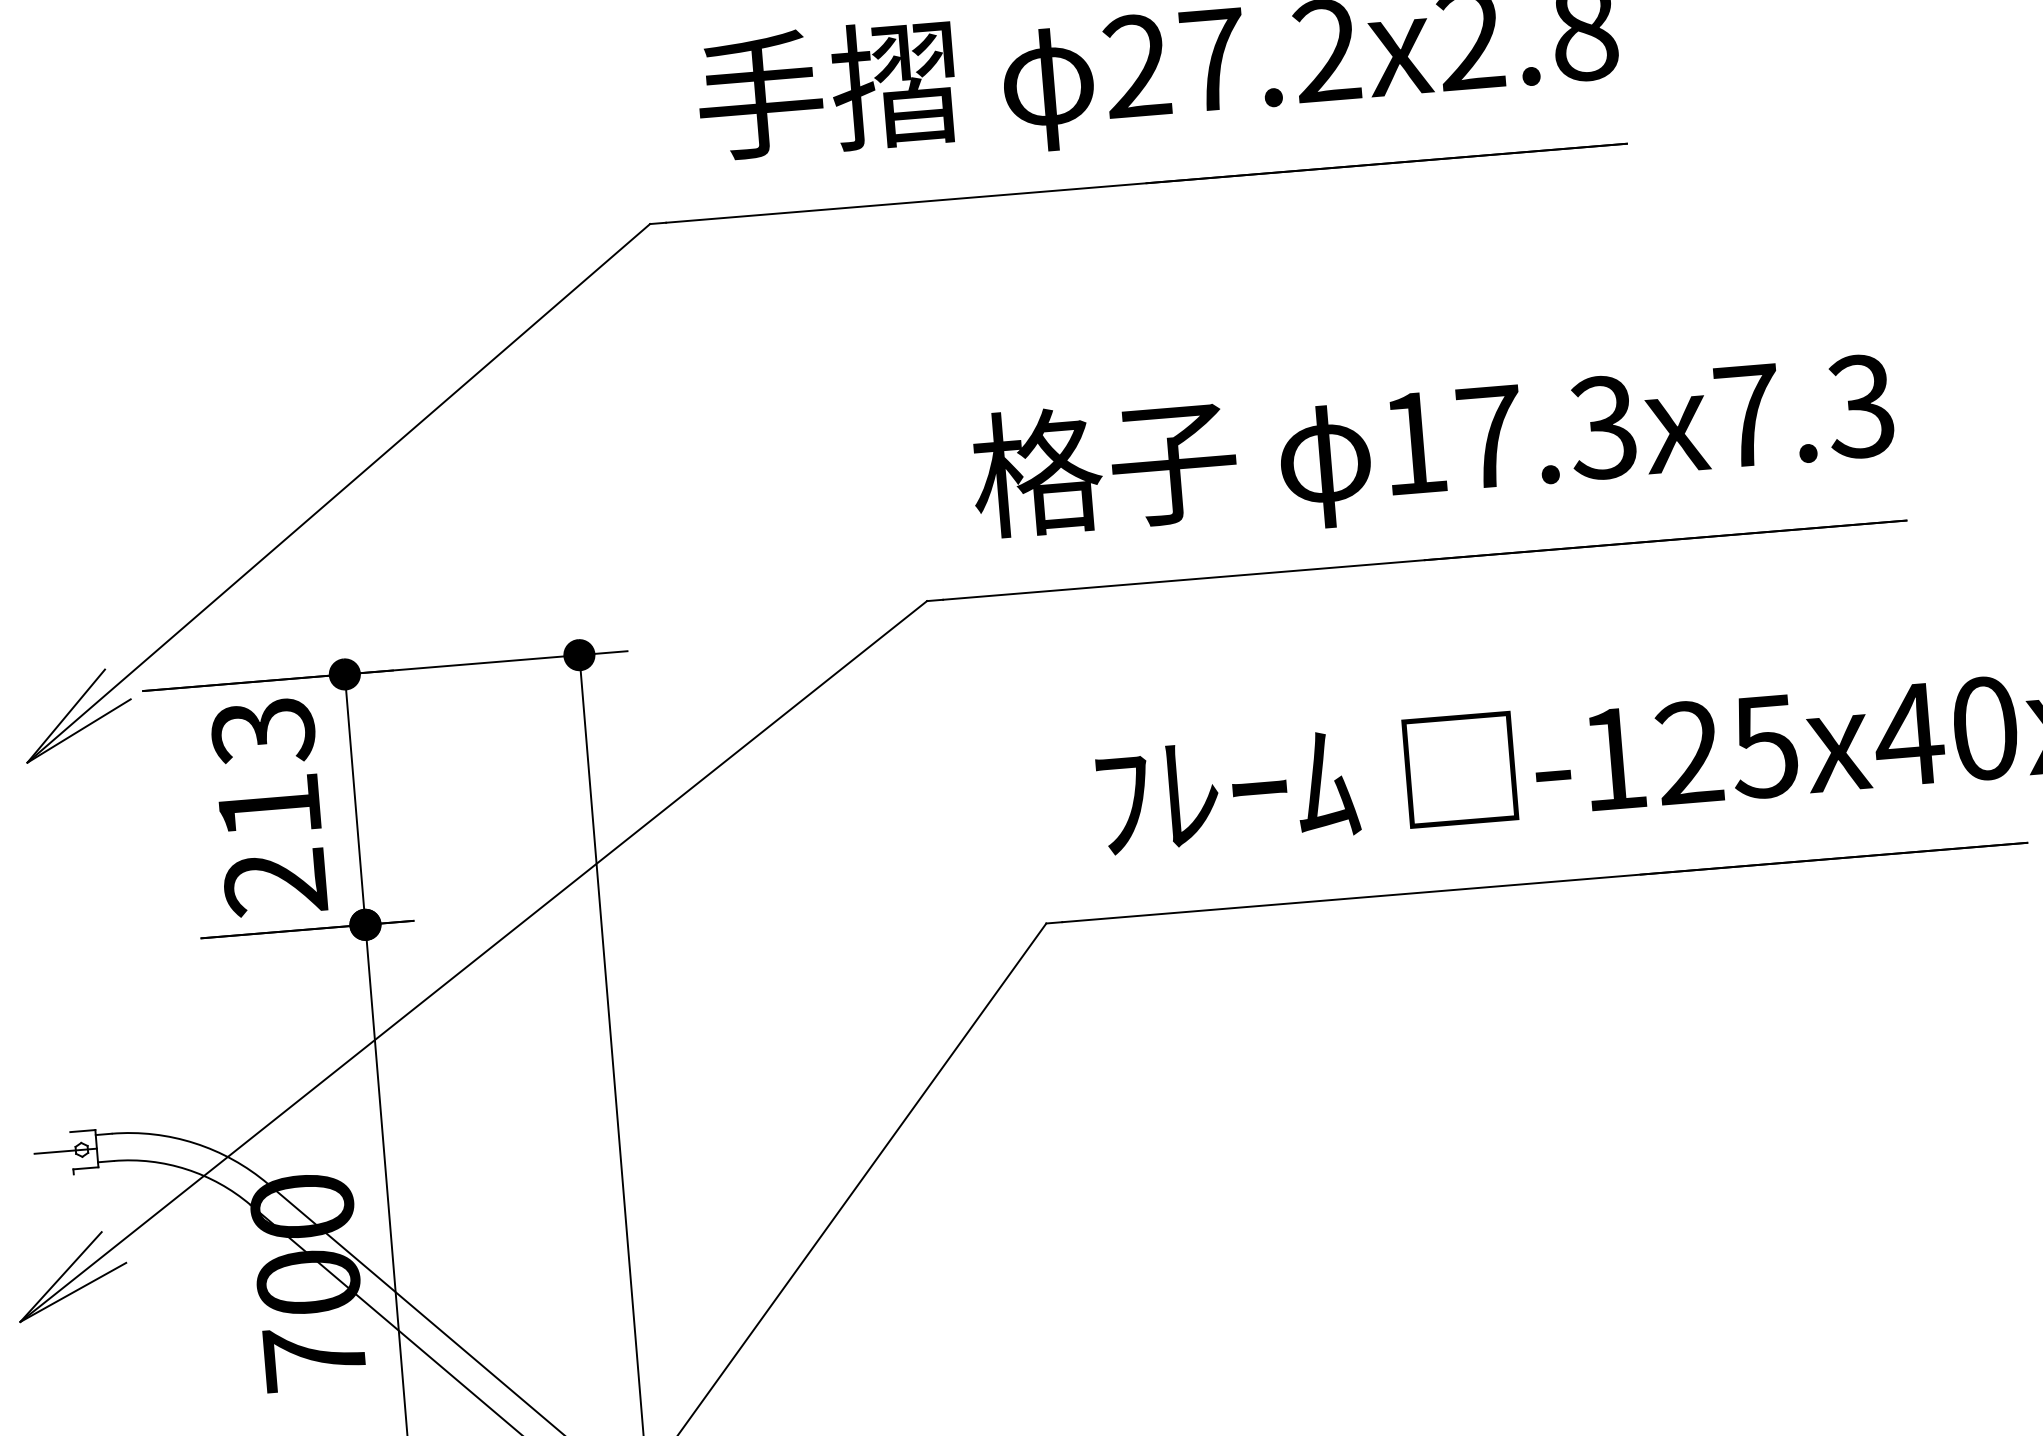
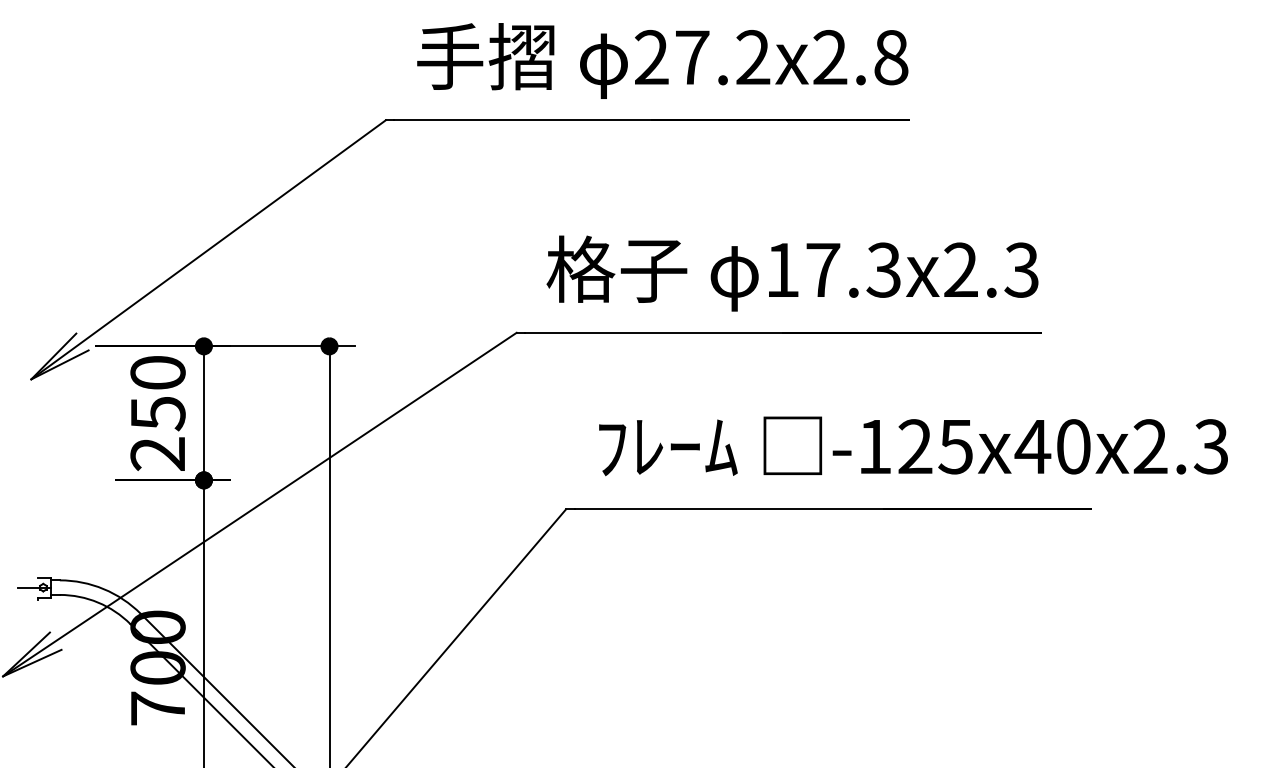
text: (1748, 414) -> (961, 269), 17.3x7.3 -> 17.3x2.3
text: (265, 769) -> (157, 393), 213 -> 250

